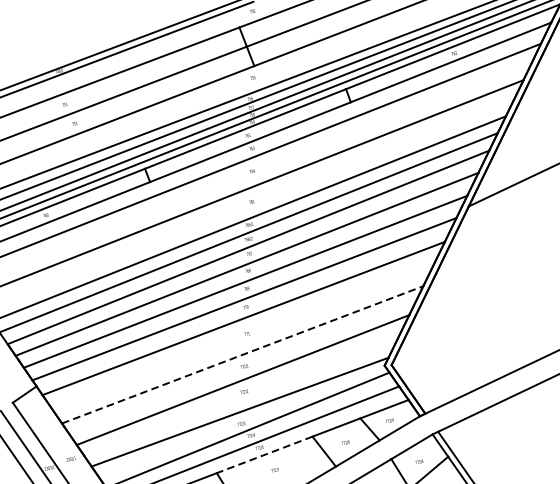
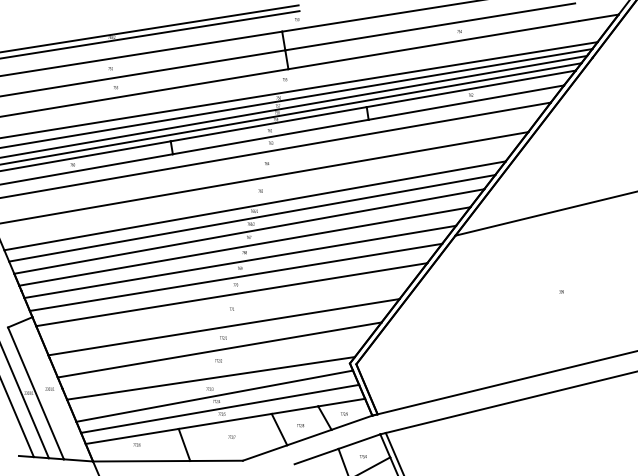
line: (243, 355) -> (224, 327), dashed -> solid
line: (263, 455) -> (224, 421), dashed -> solid

